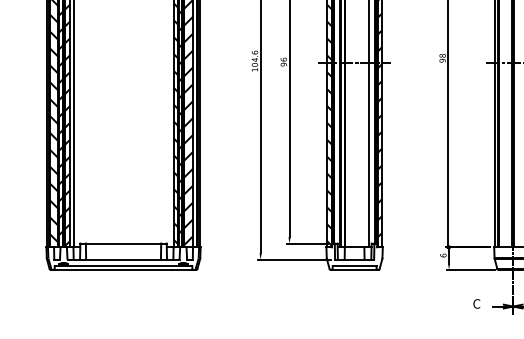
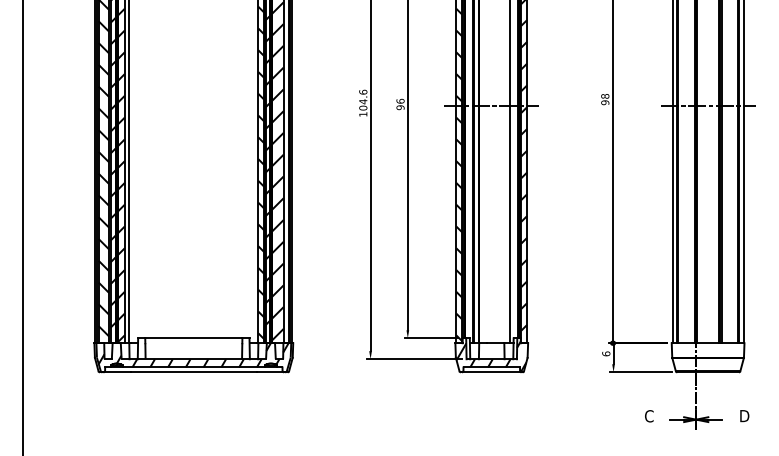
hatch: (123, 256) -> (193, 355), added
hatch: (354, 257) -> (491, 356), added

